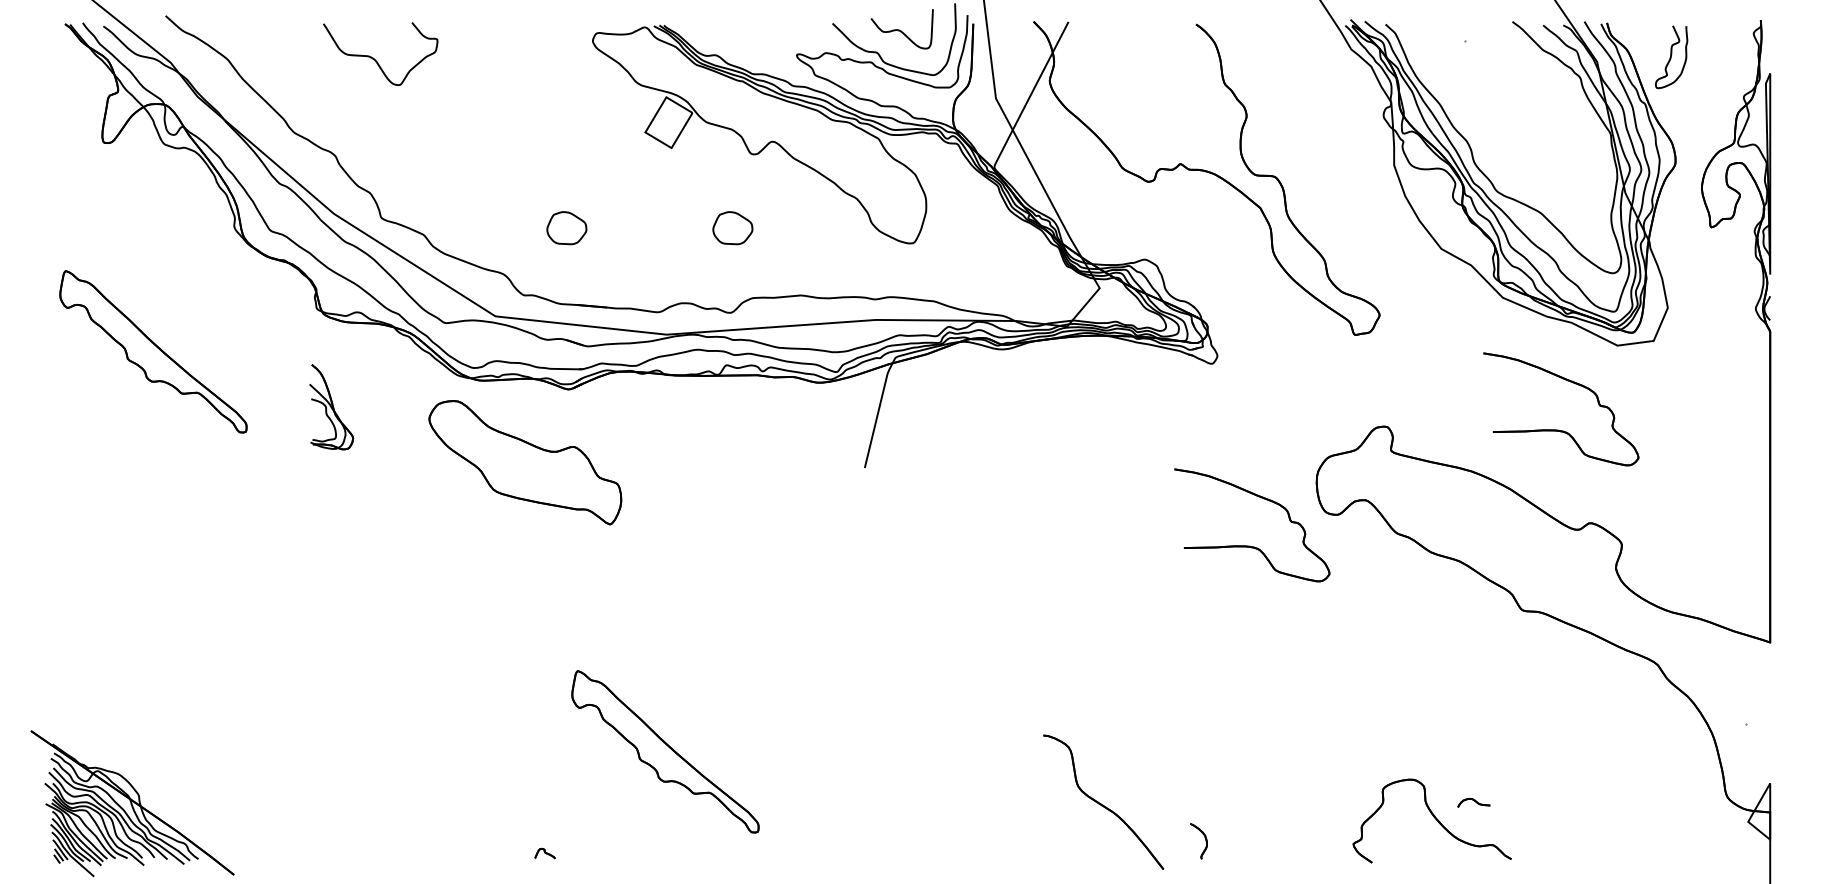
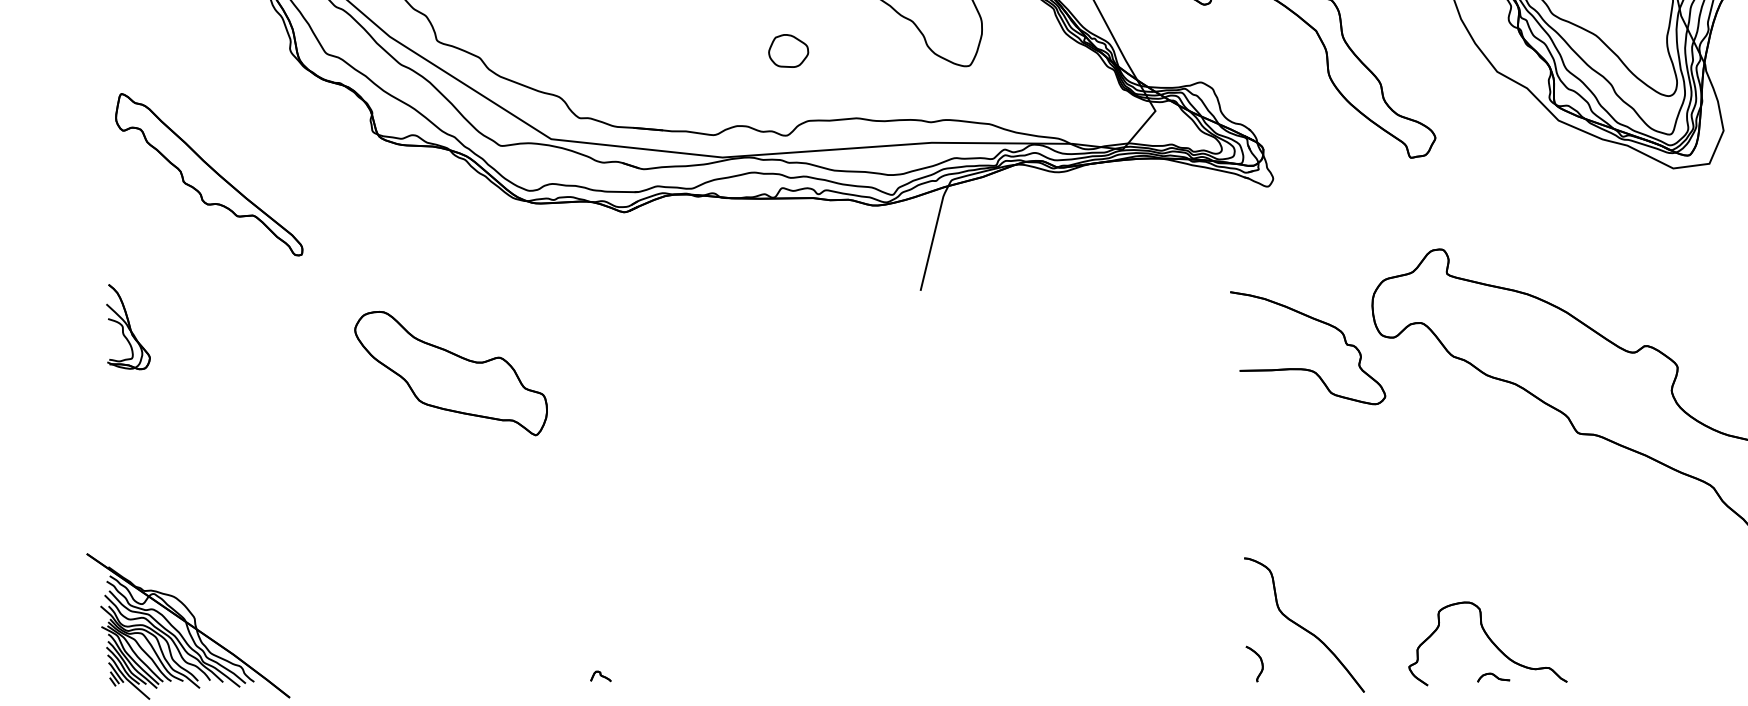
part: (566, 228) -> (622, 51), removed
part: (331, 407) -> (128, 327), moved
part: (1558, 429) -> (1614, 252), removed
part: (525, 462) -> (451, 373), moved
part: (665, 751) -> (721, 574), removed
part: (1103, 801) -> (1304, 624), moved
part: (1473, 802) -> (1493, 677), moved

